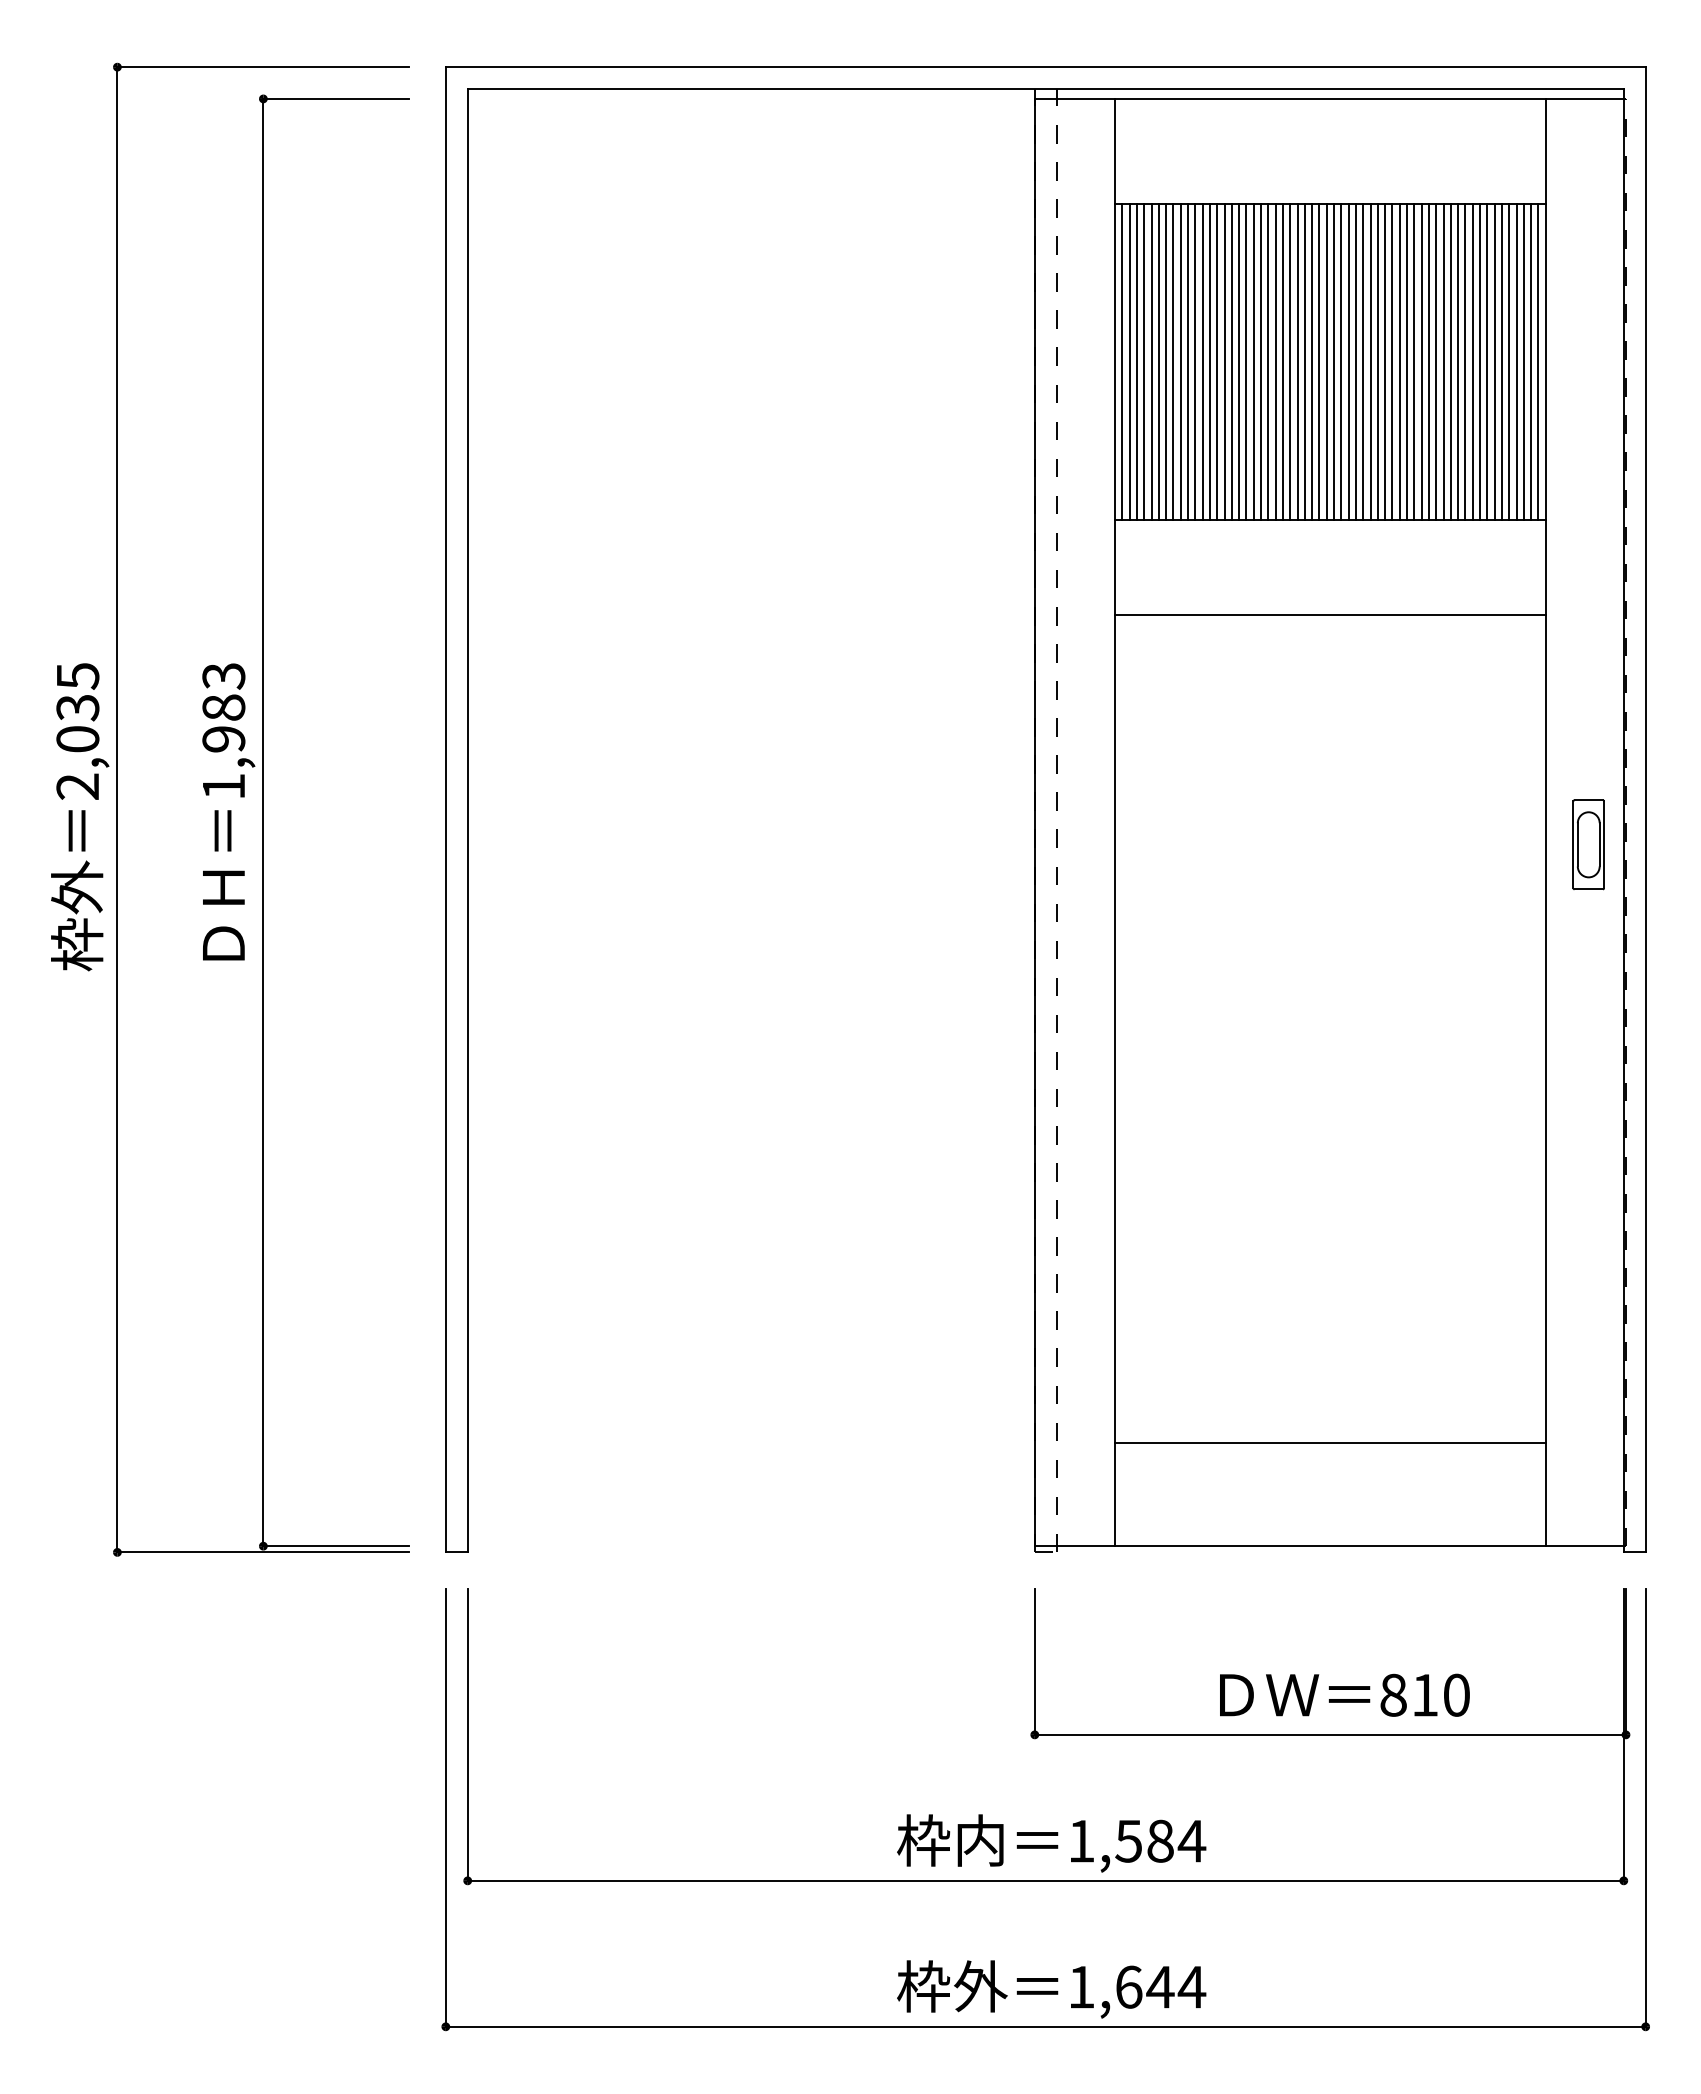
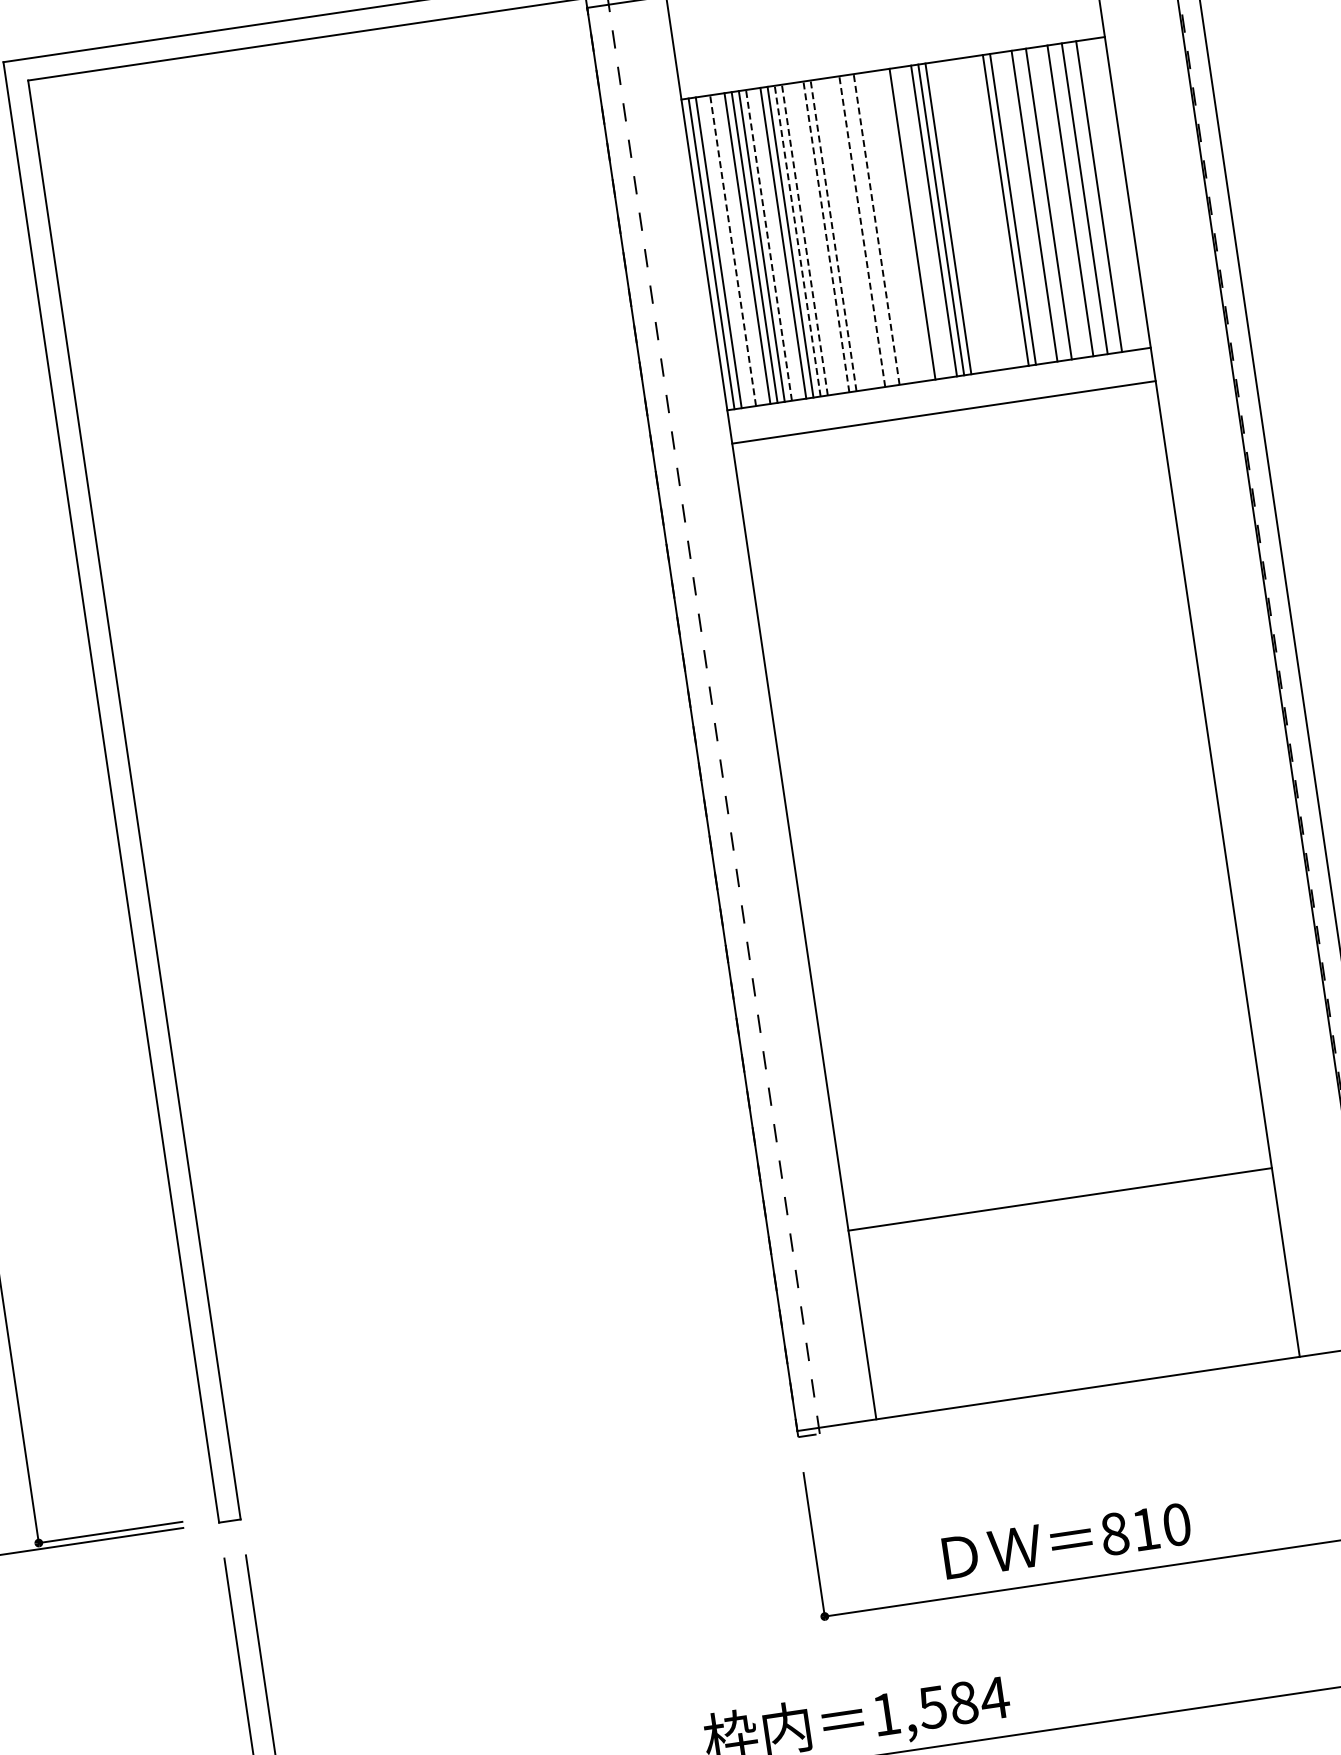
line: (1144, 361) -> (733, 250), solid -> dashed
line: (1180, 361) -> (768, 244), solid -> dashed
line: (1209, 361) -> (797, 240), solid -> dashed
line: (1217, 361) -> (805, 239), solid -> dashed
line: (1239, 361) -> (826, 236), solid -> dashed
line: (1246, 361) -> (833, 235), solid -> dashed
line: (1275, 361) -> (862, 231), solid -> dashed
line: (1290, 361) -> (876, 228), solid -> dashed
line: (1136, 362) -> (725, 252), removed
line: (1151, 362) -> (740, 250), removed
line: (1188, 362) -> (776, 244), removed
line: (1224, 362) -> (812, 239), removed
line: (1231, 362) -> (818, 238), removed
line: (1253, 362) -> (840, 235), removed
line: (1261, 362) -> (848, 234), removed
line: (1268, 362) -> (855, 233), removed
line: (1282, 362) -> (869, 231), removed
line: (1297, 362) -> (883, 228), removed
line: (1304, 362) -> (890, 227), removed
line: (1312, 362) -> (898, 226), removed
line: (1319, 362) -> (905, 225), removed
line: (1334, 362) -> (920, 223), removed
line: (1341, 362) -> (927, 222), removed
line: (1370, 362) -> (955, 218), removed
line: (1377, 362) -> (962, 217), removed
line: (1385, 362) -> (970, 216), removed
line: (1392, 362) -> (977, 215), removed
line: (1399, 362) -> (984, 214), removed
line: (1407, 362) -> (992, 212), removed
line: (1414, 362) -> (998, 211), removed
line: (1436, 362) -> (1020, 208), removed
line: (1443, 362) -> (1027, 207), removed
line: (1458, 362) -> (1042, 205), removed
line: (1472, 362) -> (1055, 203), removed
line: (1480, 362) -> (1063, 202), removed
line: (1494, 362) -> (1077, 200), removed
line: (1509, 362) -> (1092, 198), removed
line: (1523, 362) -> (1106, 196), removed
line: (1531, 362) -> (1113, 194), removed
line: (1538, 362) -> (1120, 193), removed
line: (1330, 614) -> (944, 411), moved
part: (1588, 844) -> (1239, 660), removed
line: (1330, 1443) -> (1060, 1199), moved
text: (1344, 1694) -> (1066, 1540), moved

